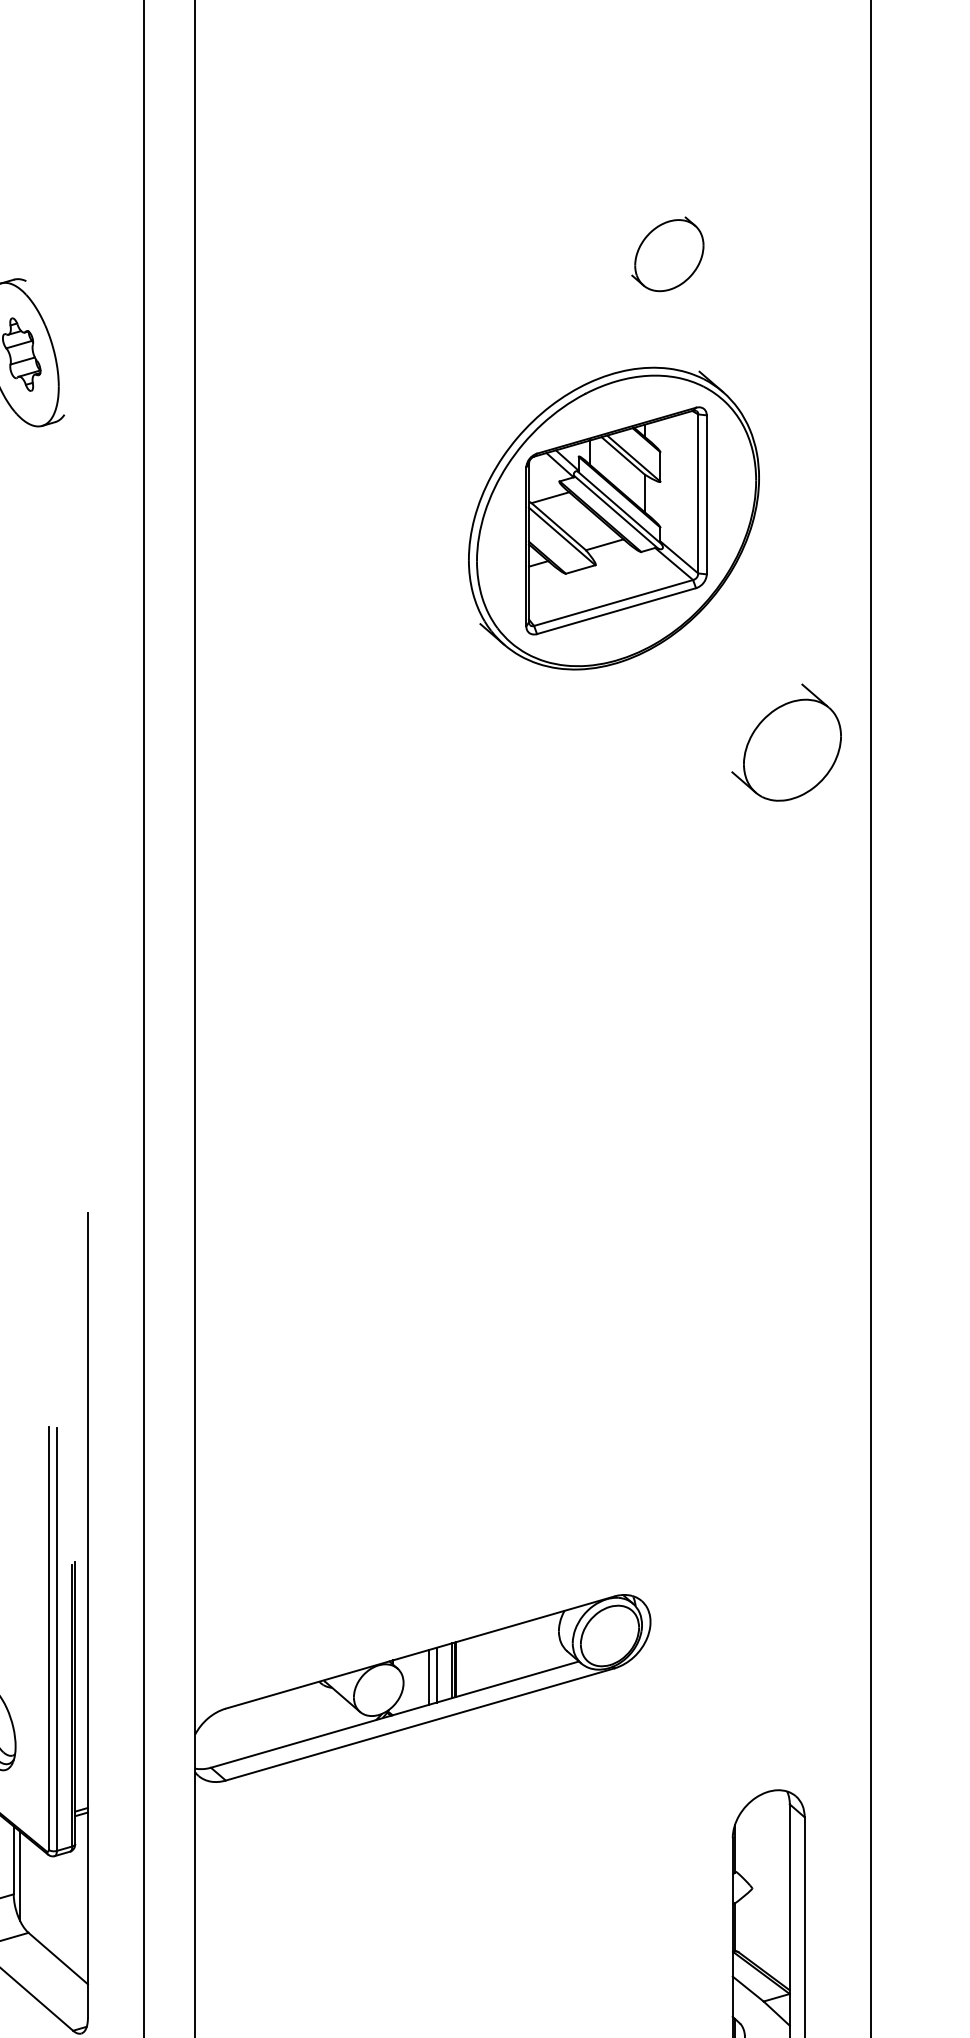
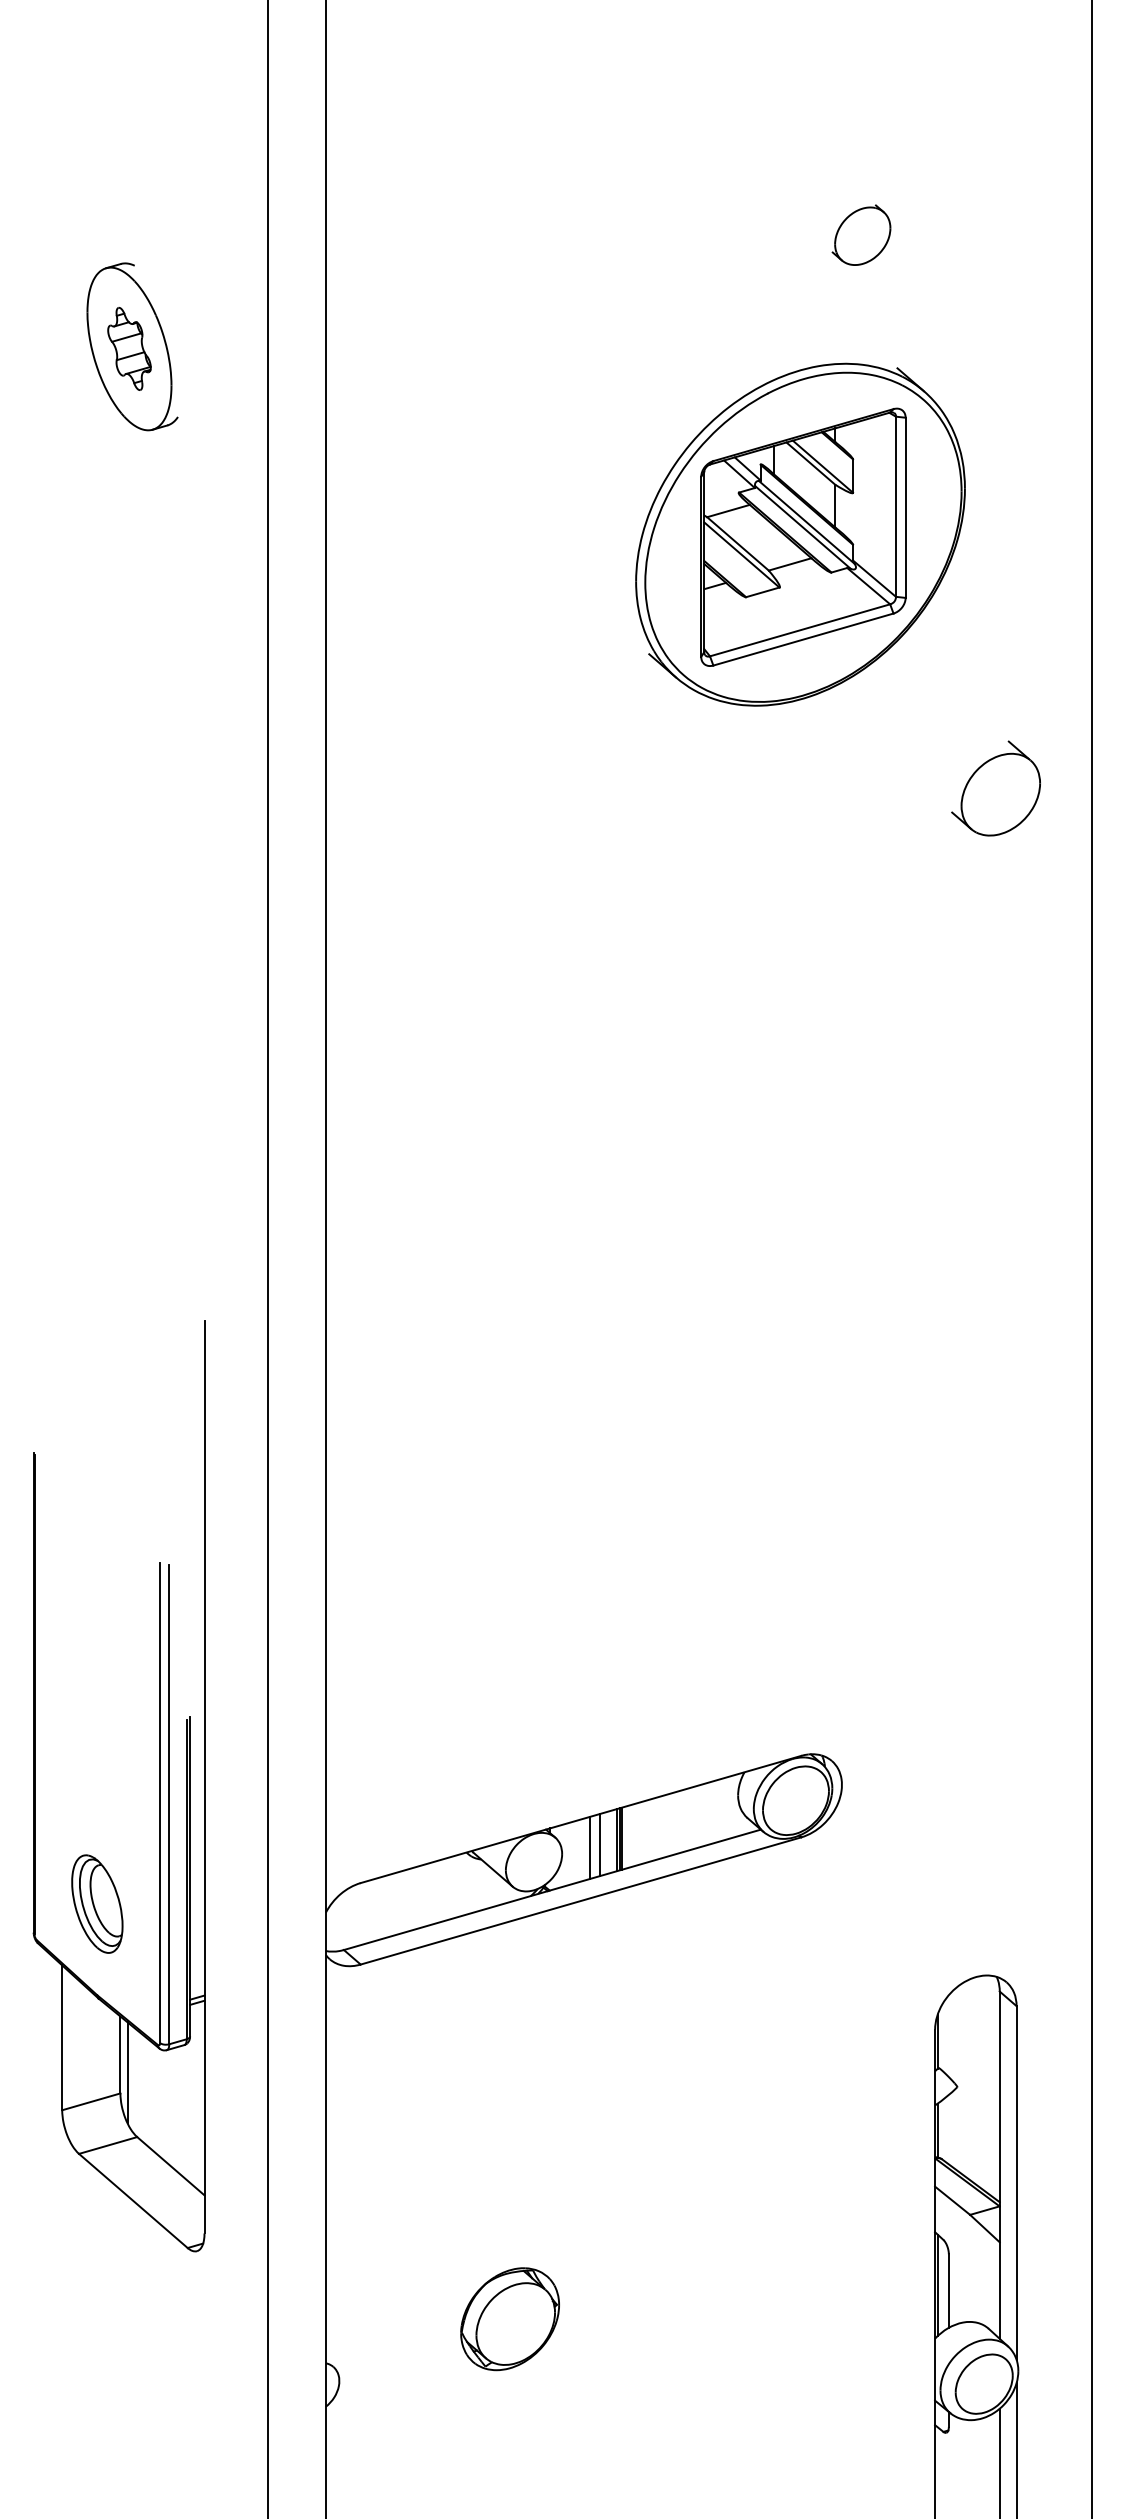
part: (667, 253) -> (861, 234), size x0.71
part: (786, 742) -> (995, 788), size x0.71

